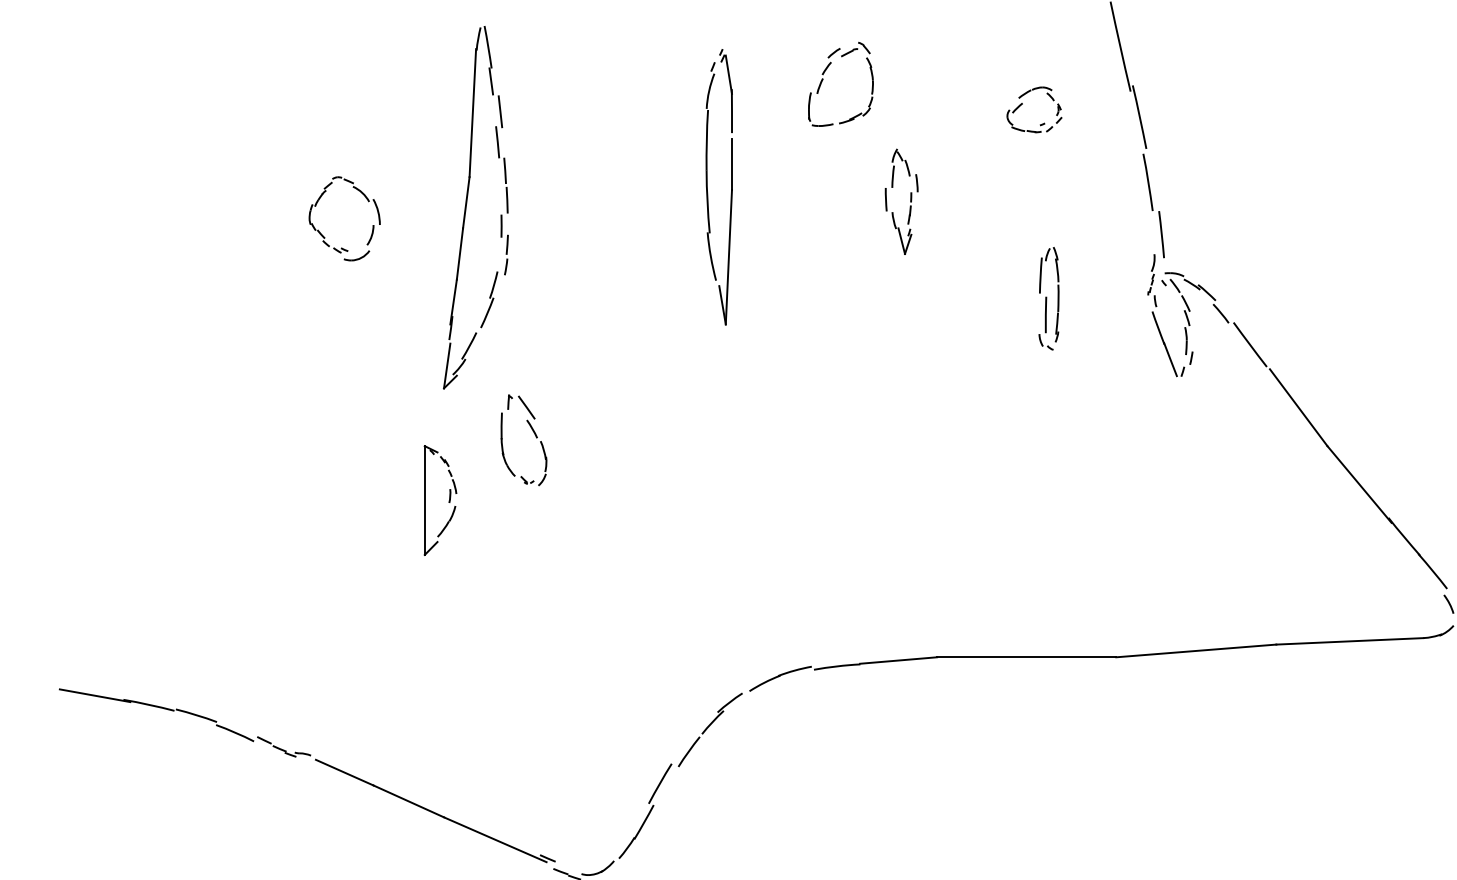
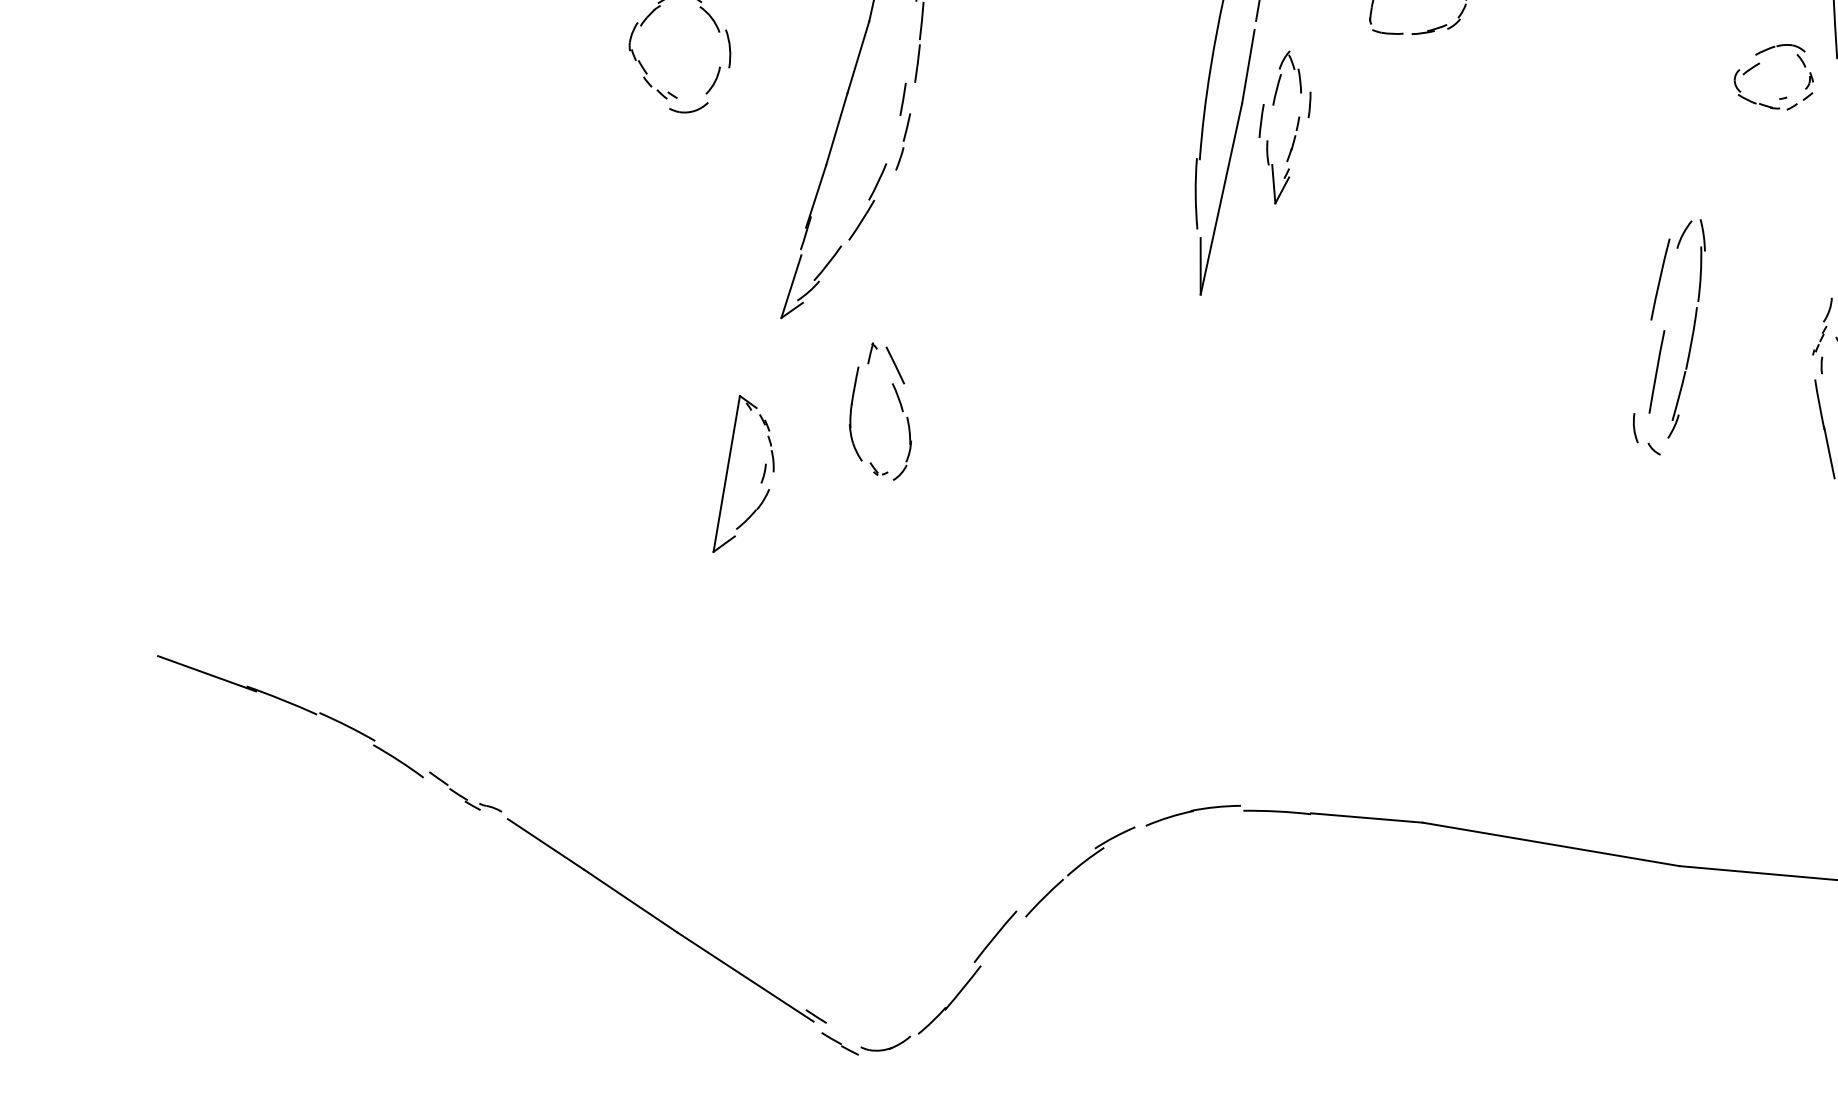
part: (1022, 104) -> (1759, 64), moved
part: (910, 201) -> (1295, 129), moved
part: (1048, 298) -> (1669, 335), size x1.6

